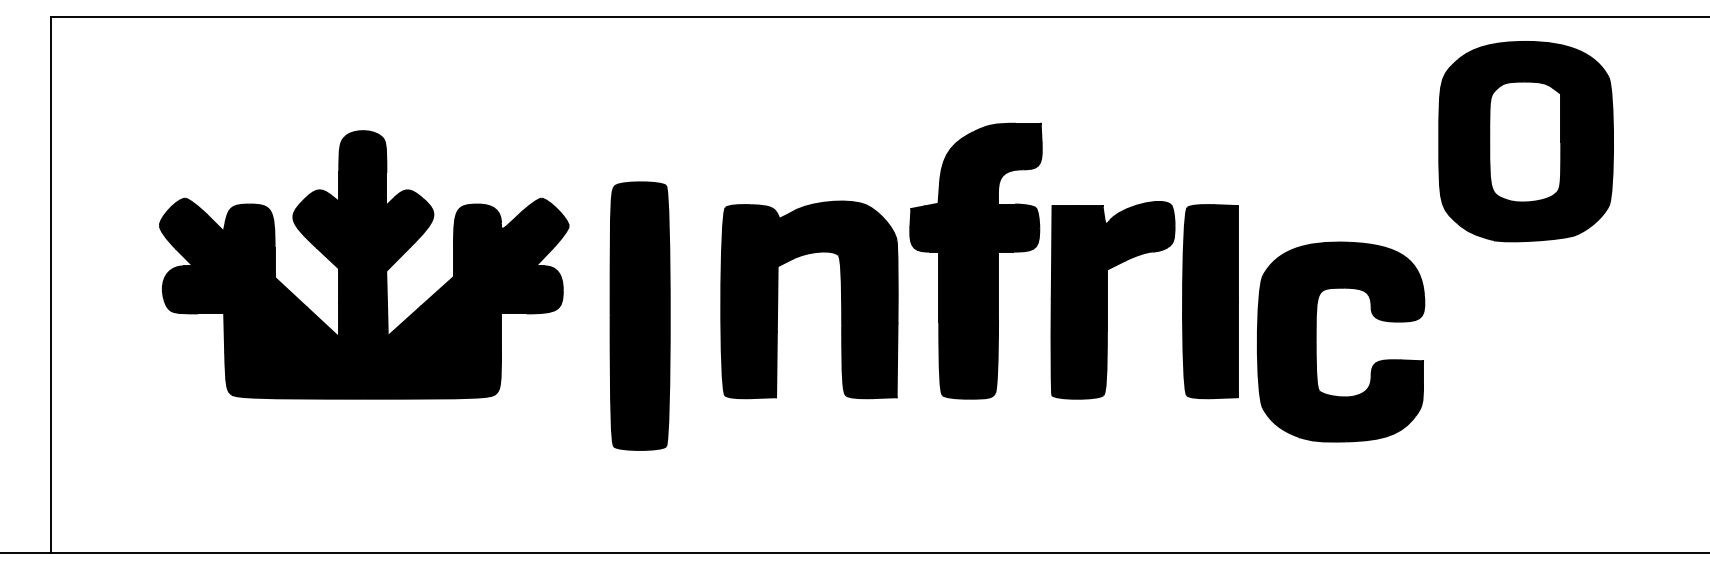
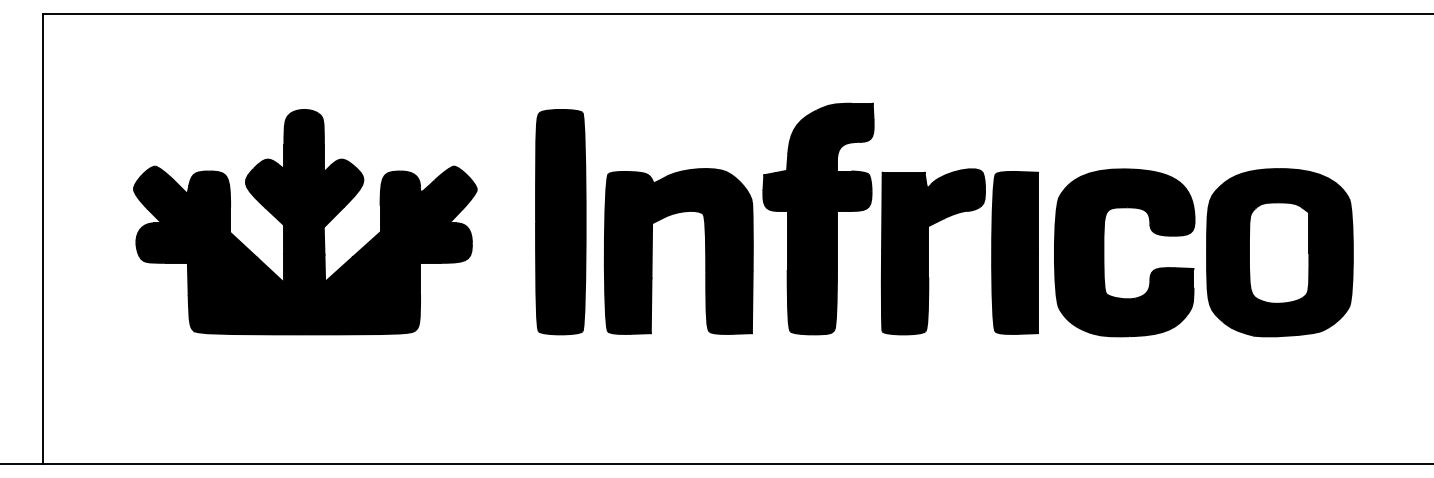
part: (1525, 141) -> (1279, 252), moved
part: (639, 316) -> (560, 222), moved
part: (1316, 341) -> (1104, 252), moved

